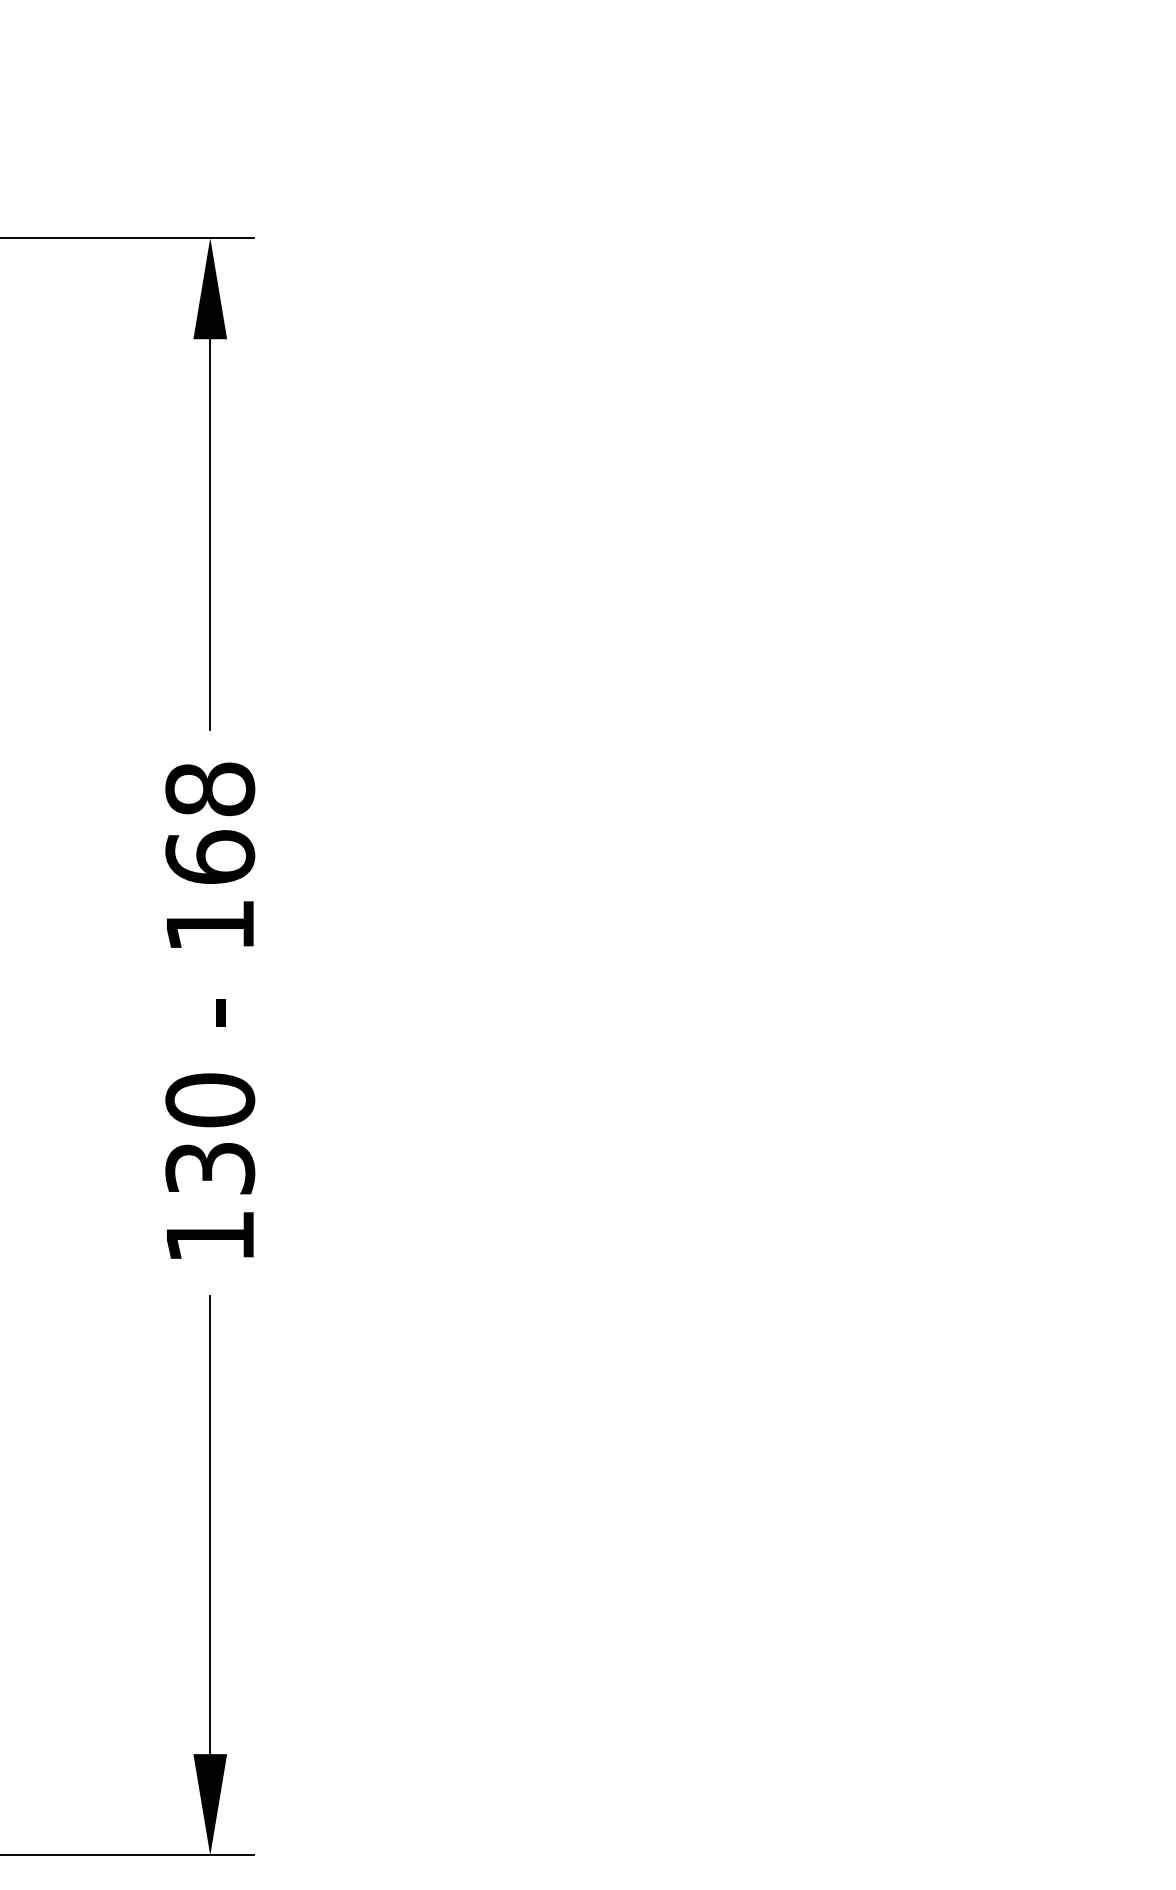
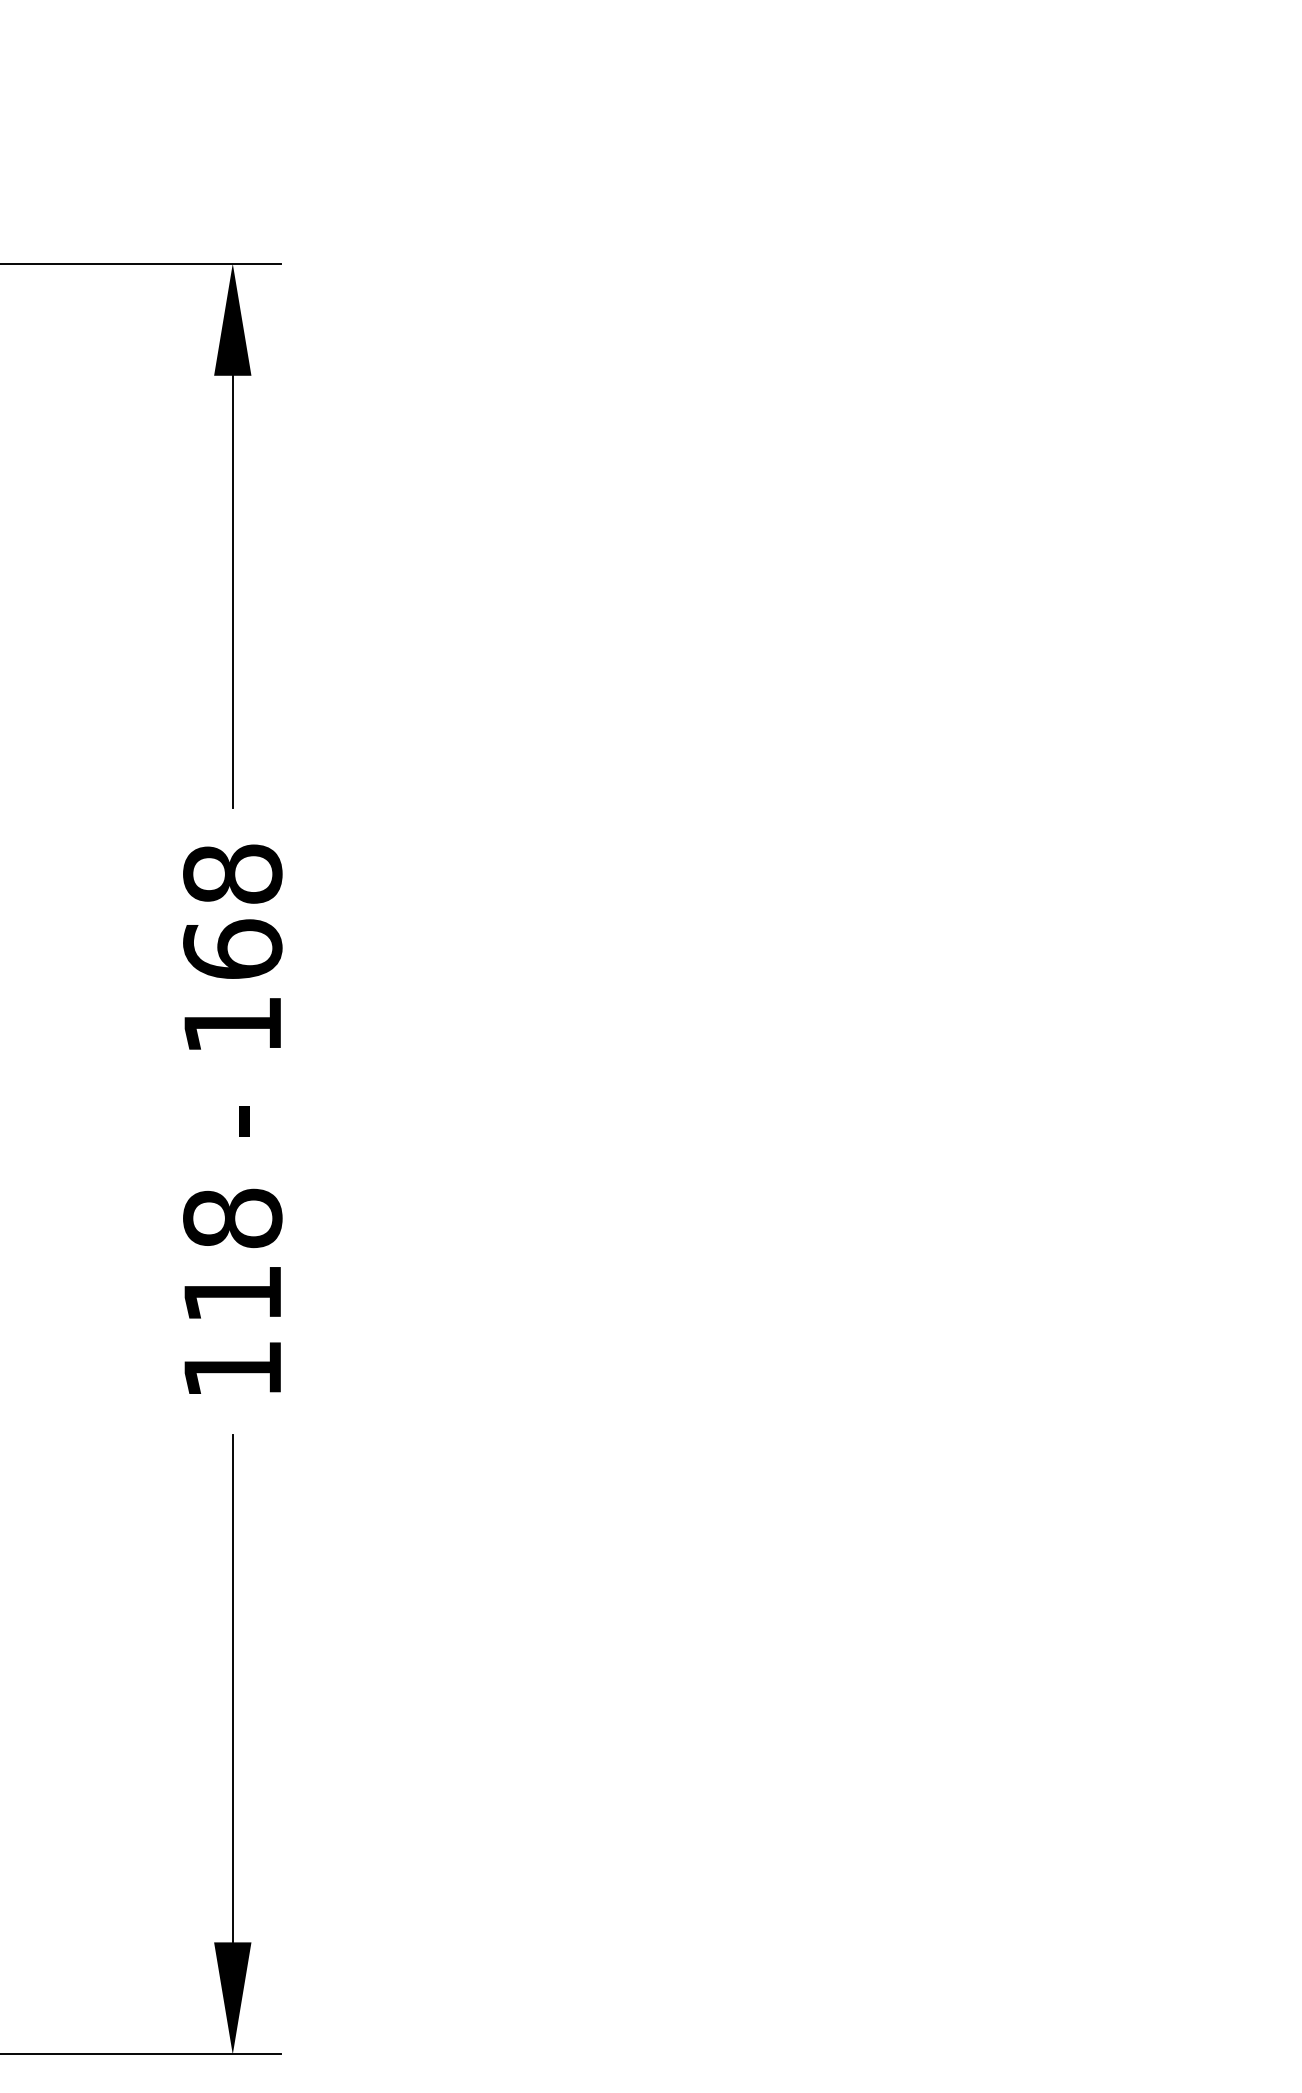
text: (210, 1133) -> (233, 1255), 130 -> 118

